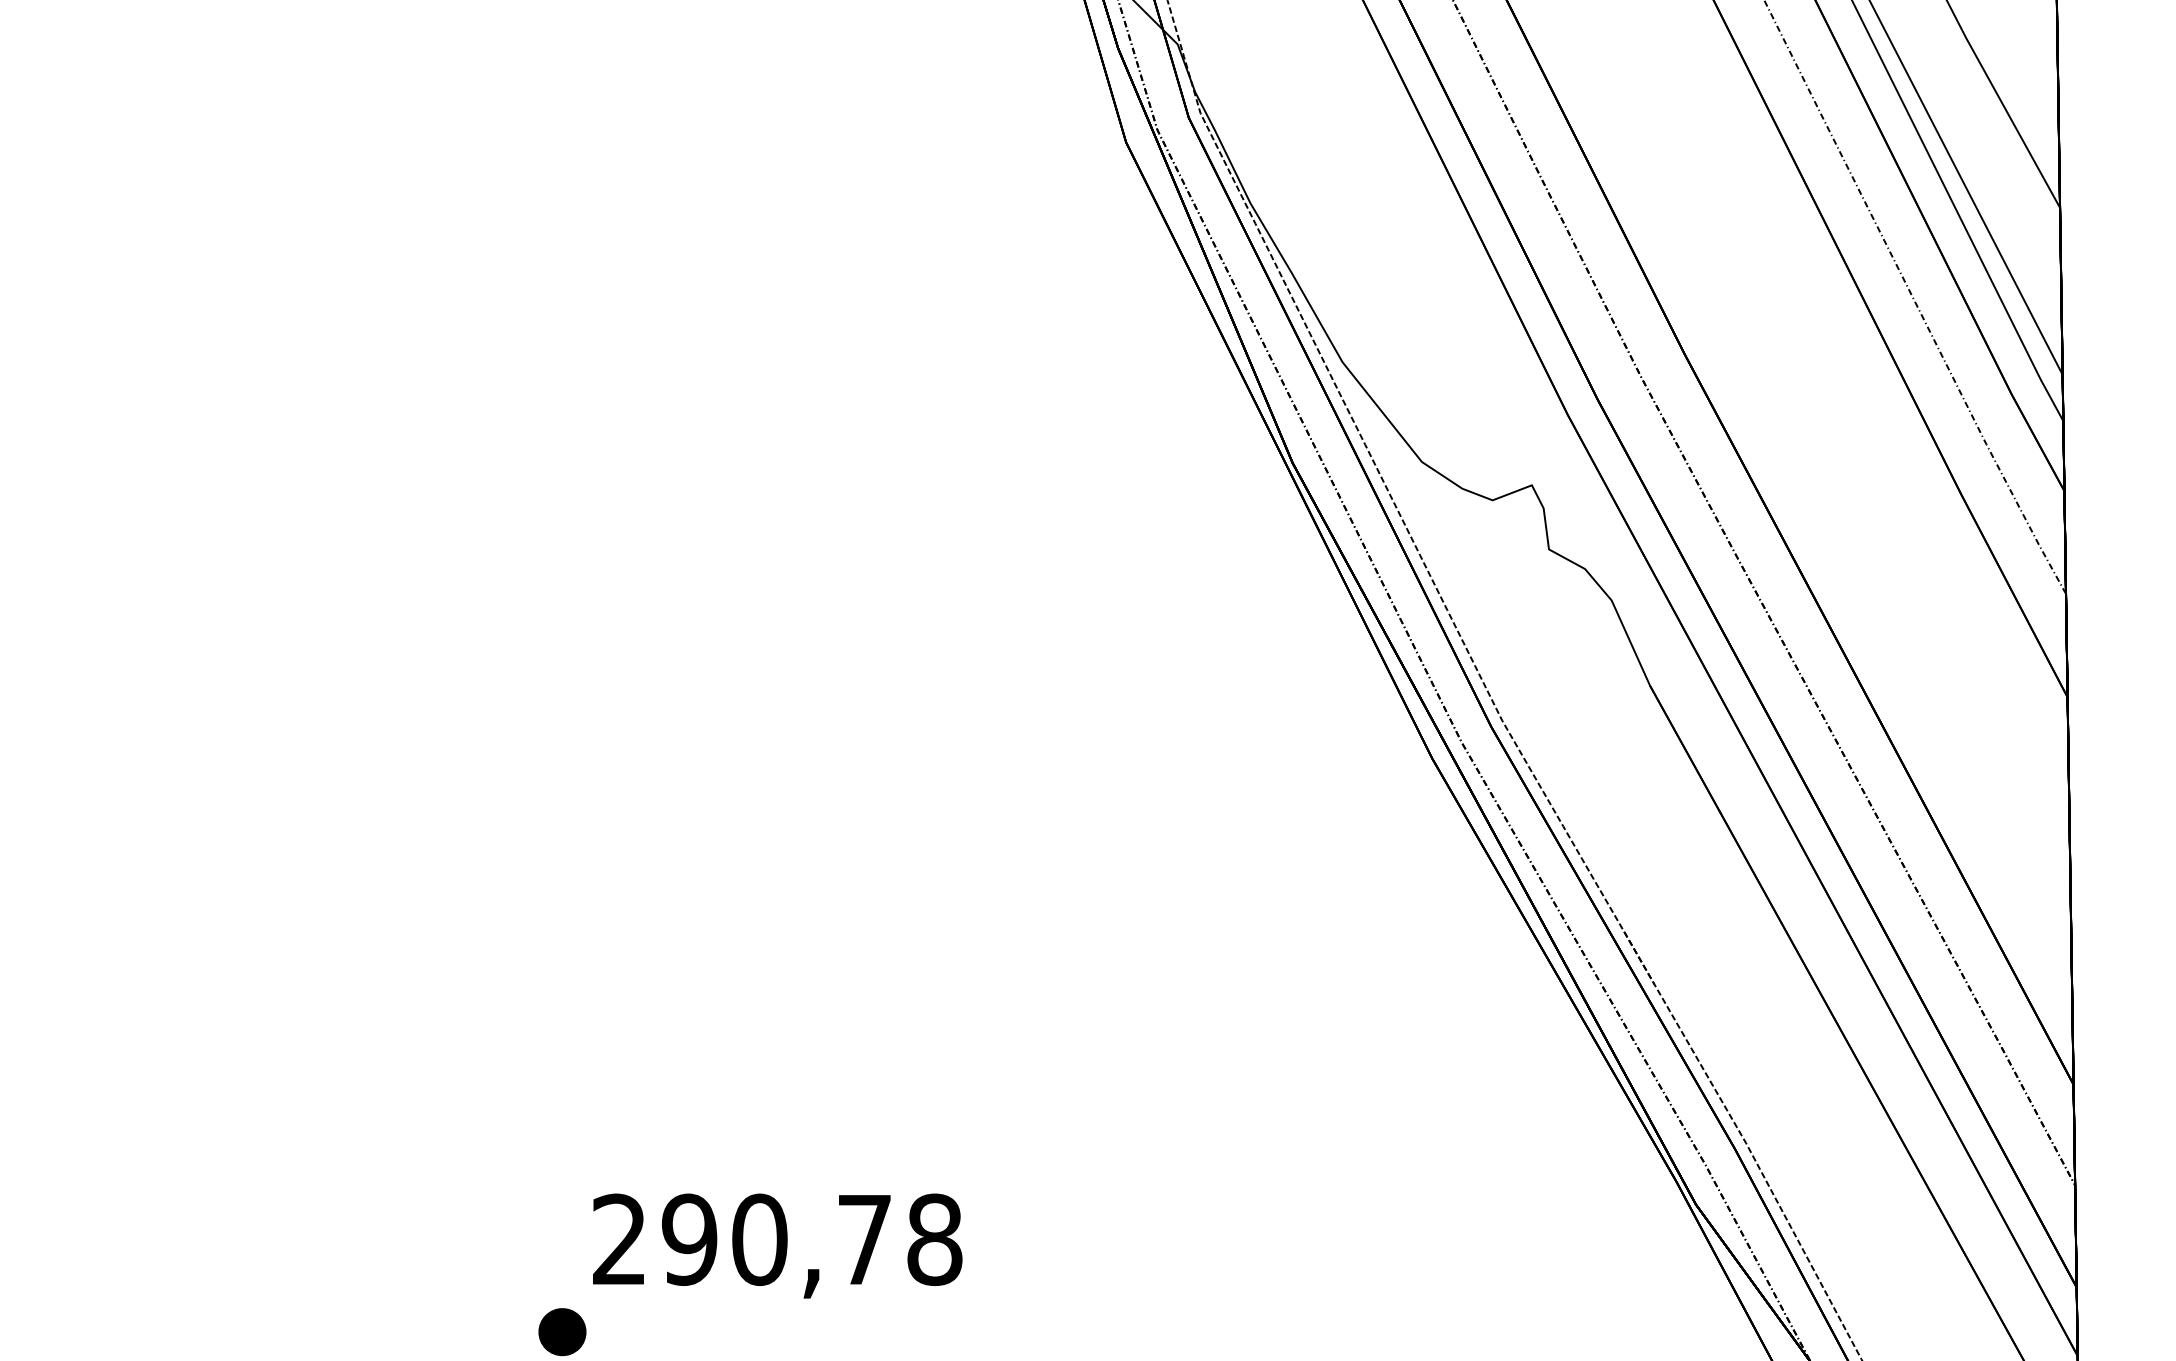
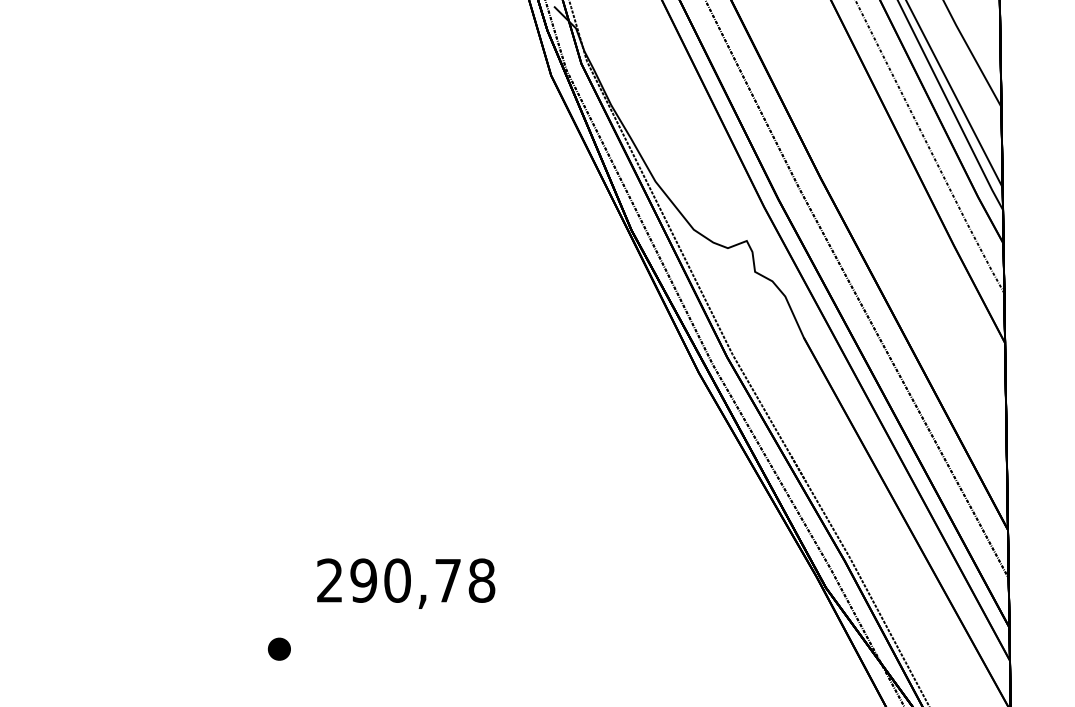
text: (778, 1245) -> (406, 583), moved

